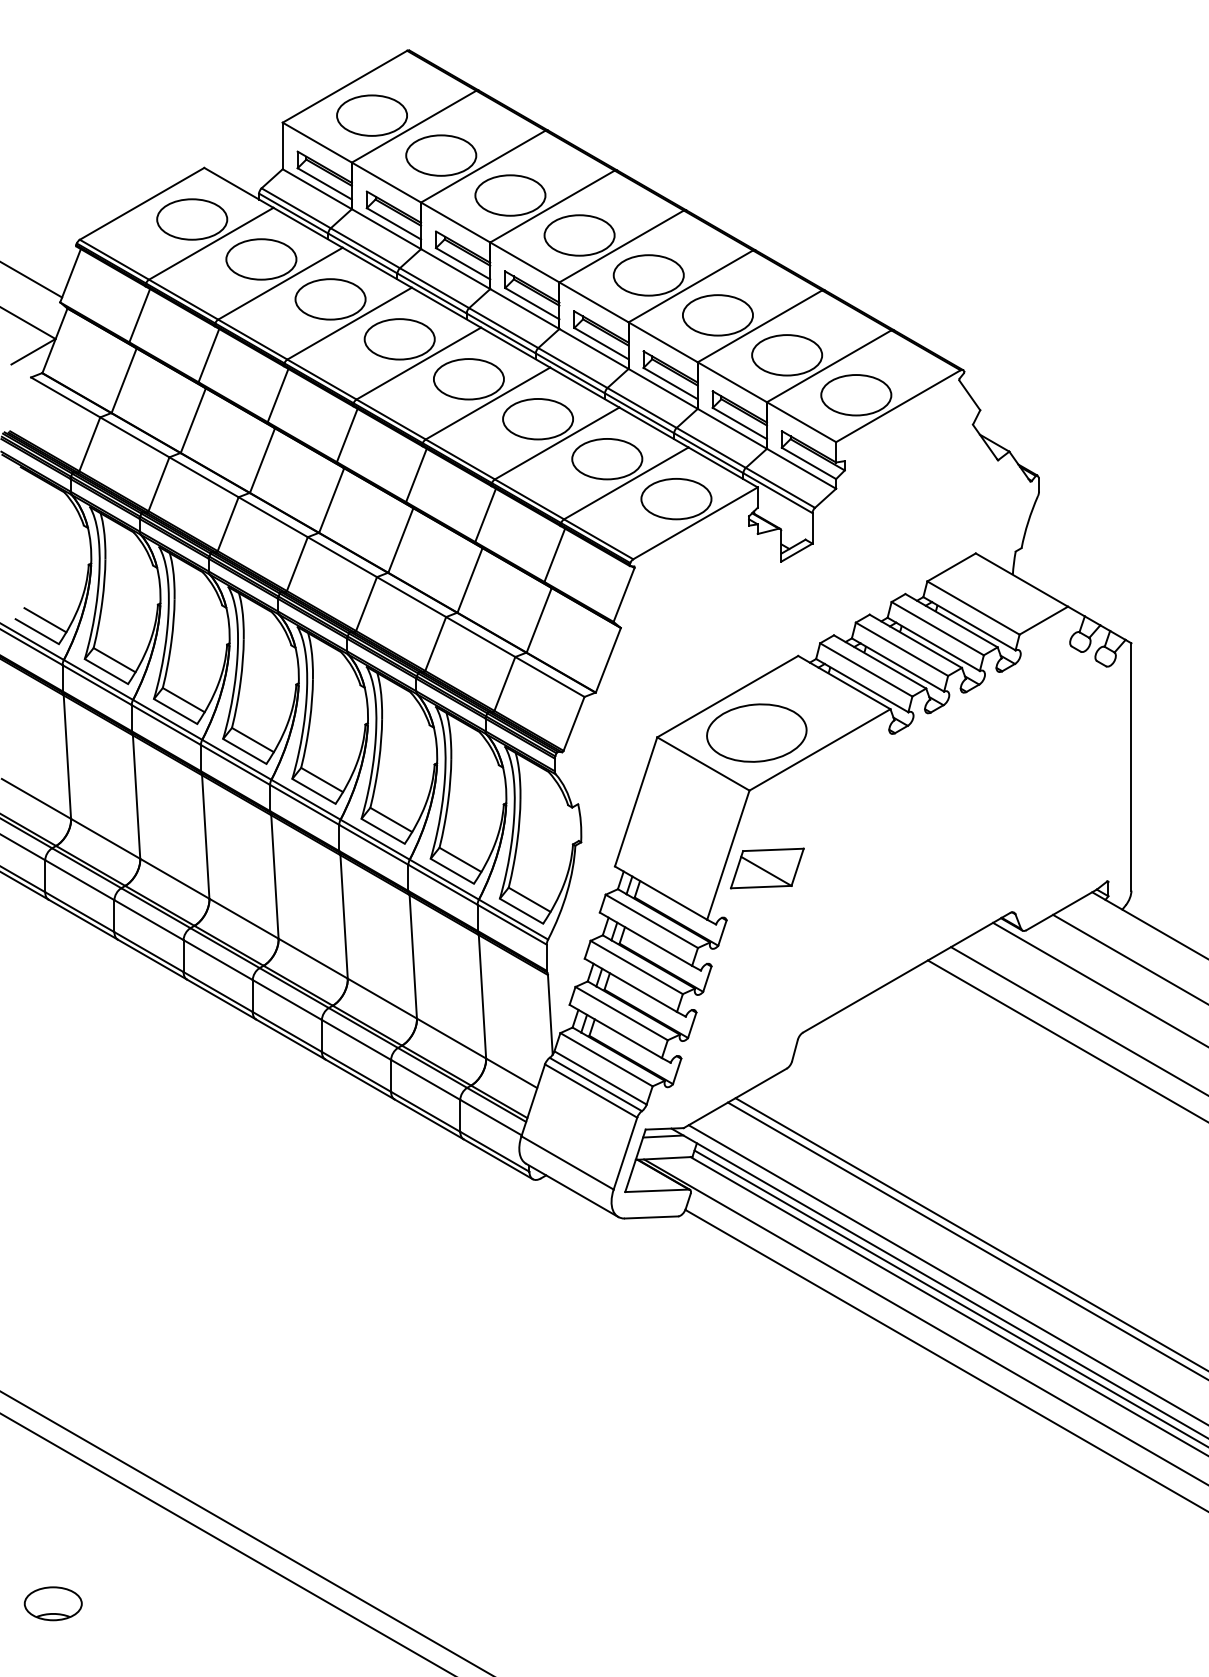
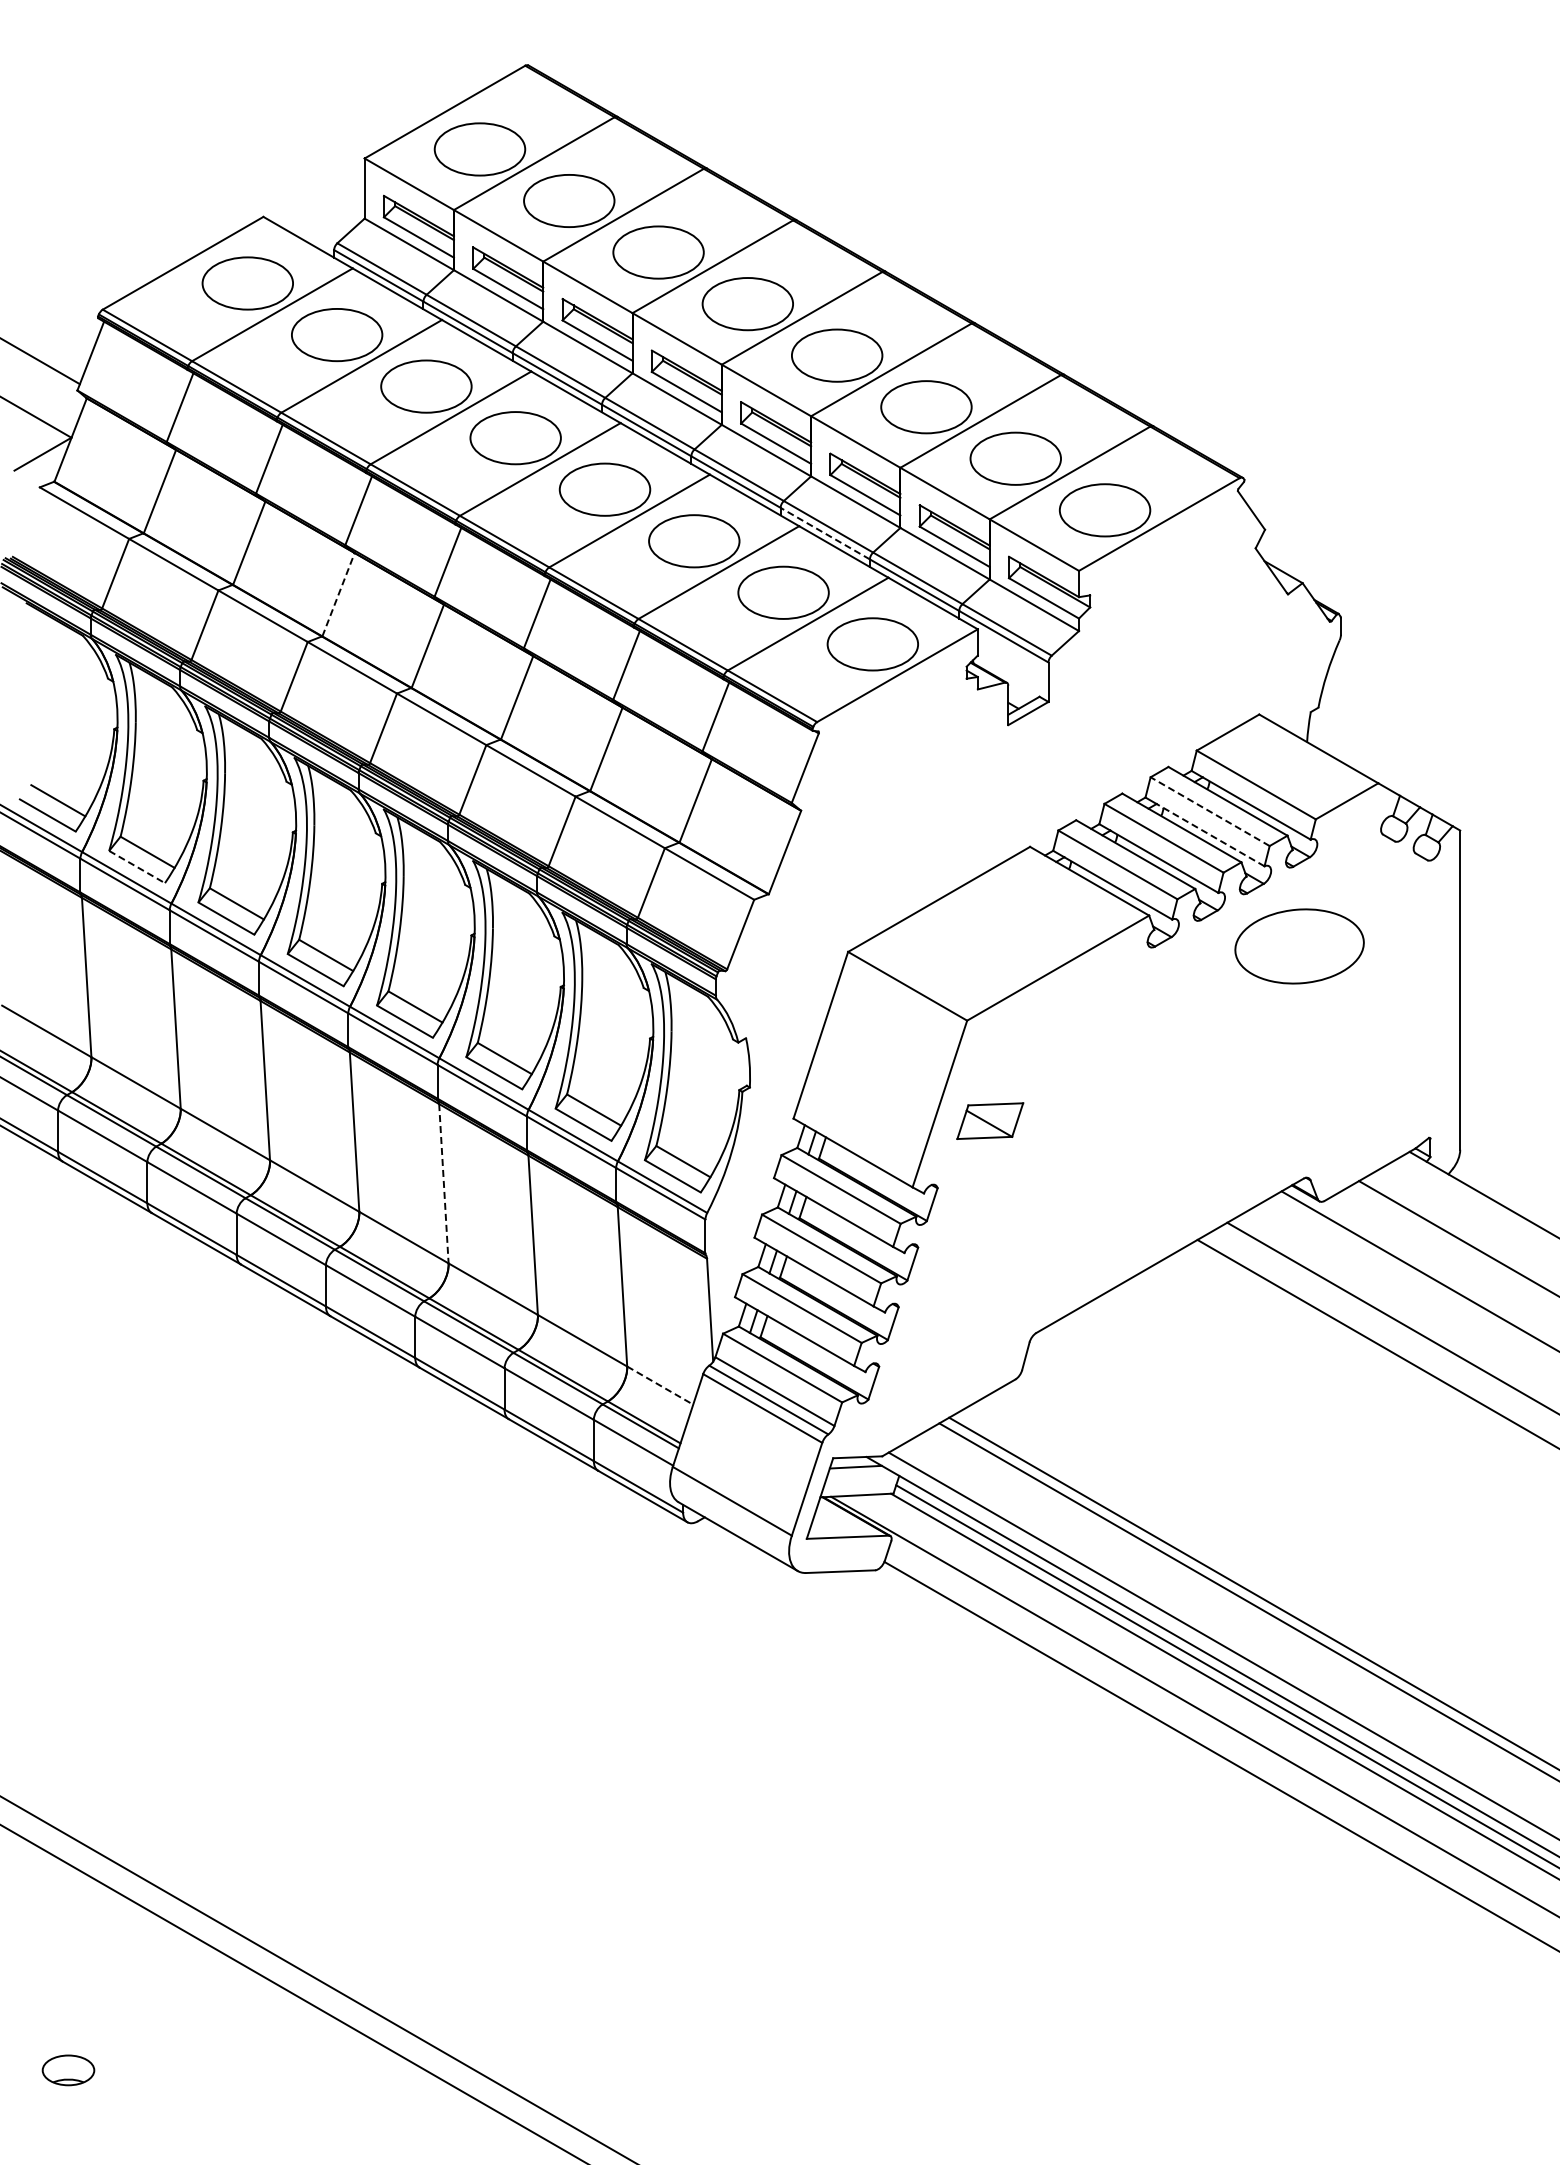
line: (639, 413) -> (825, 533), solid -> dashed
line: (262, 460) -> (338, 594), solid -> dashed
line: (938, 628) -> (1210, 811), solid -> dashed
line: (938, 646) -> (1210, 834), solid -> dashed
line: (106, 671) -> (137, 867), solid -> dashed
part: (756, 733) -> (1299, 946), moved
part: (767, 867) -> (990, 1120), size x0.7
line: (343, 916) -> (443, 1183), solid -> dashed
line: (511, 1073) -> (660, 1385), solid -> dashed
part: (53, 1603) -> (68, 2070), size x0.7

